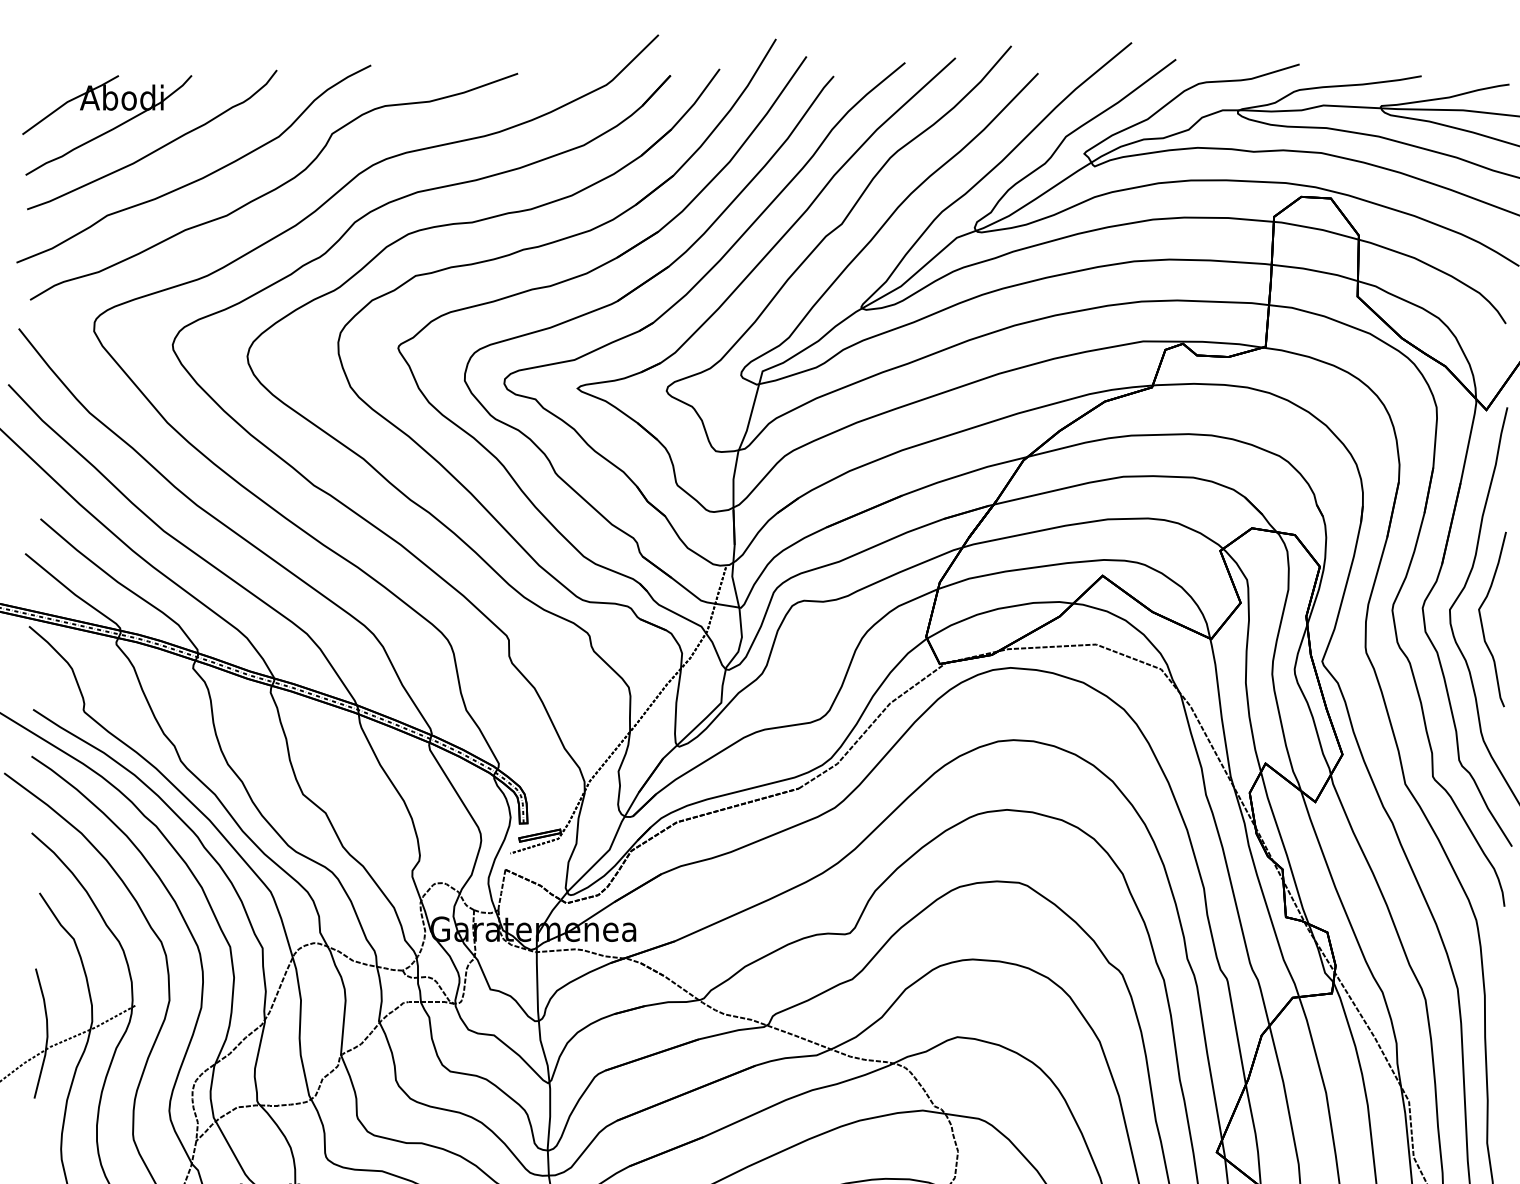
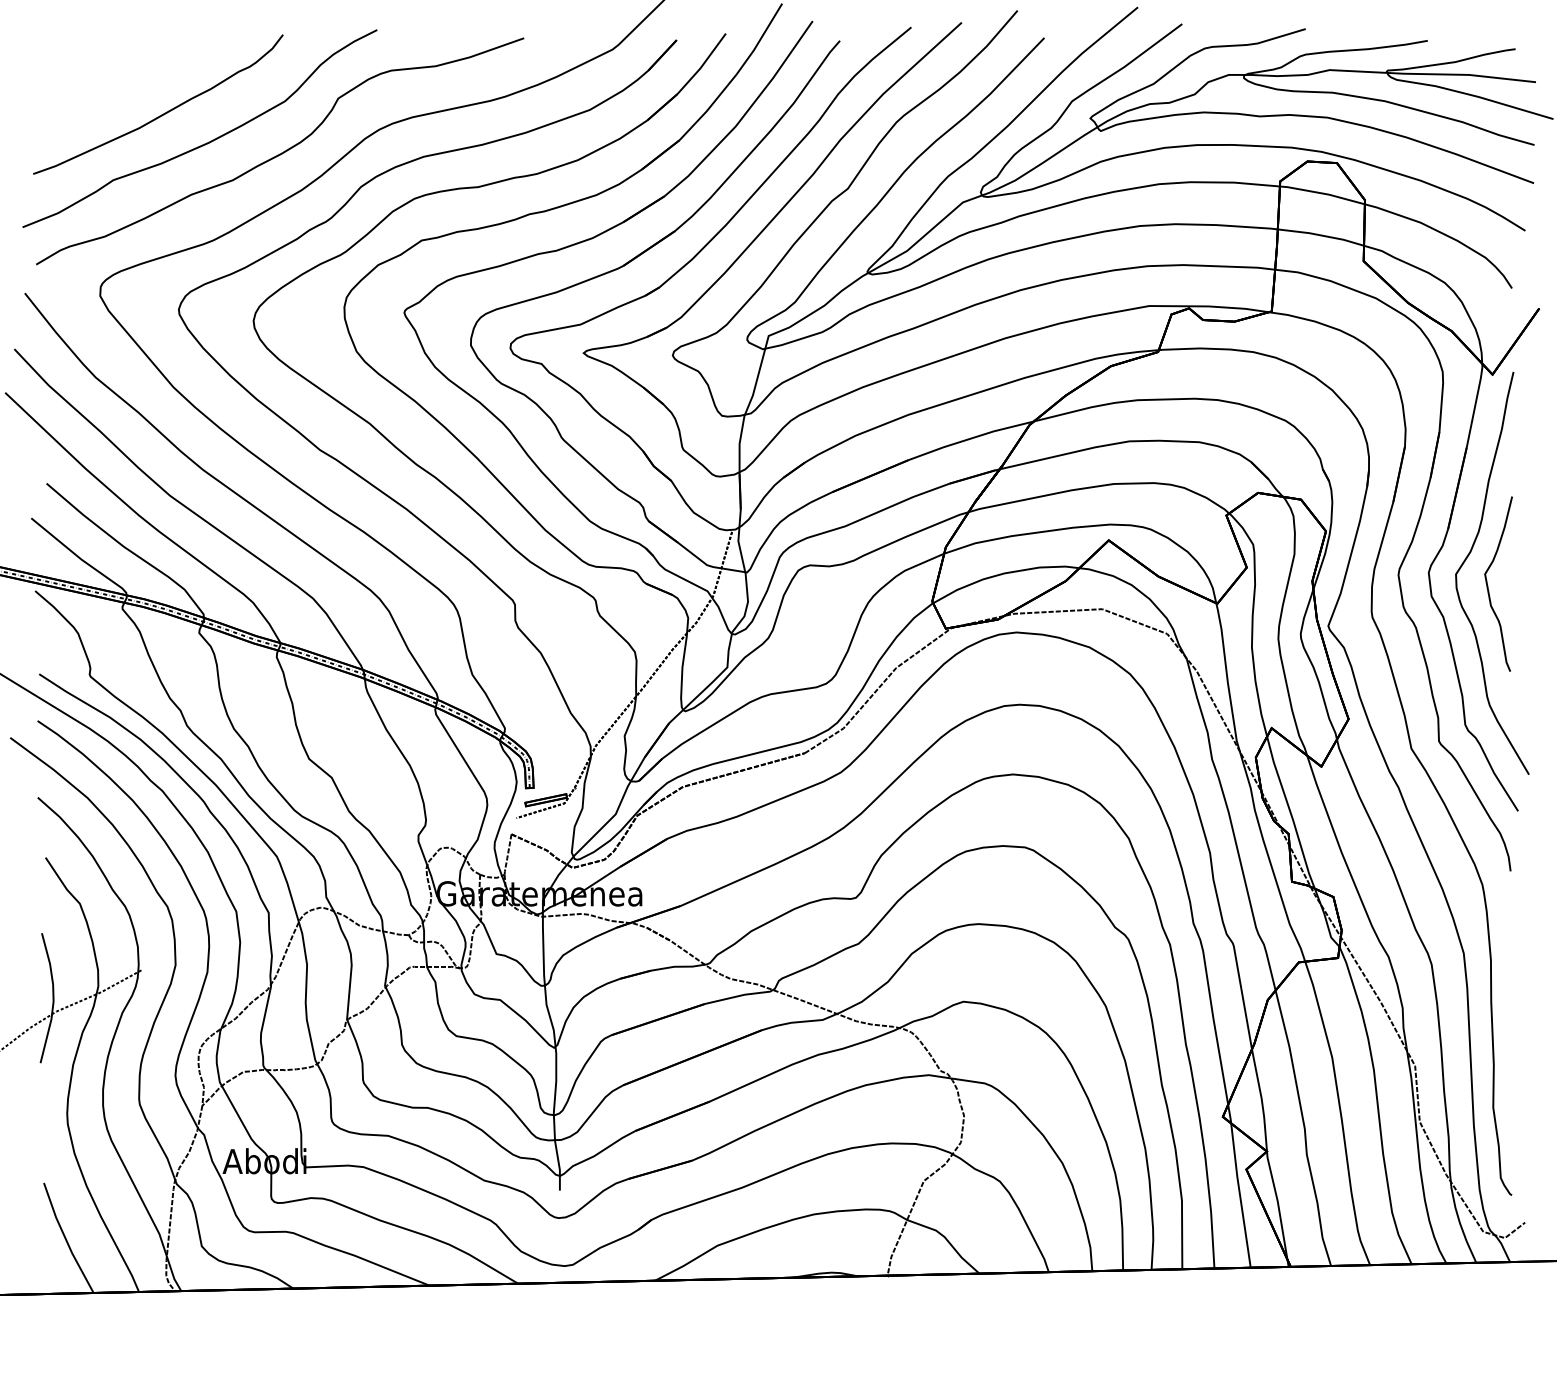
part: (107, 124) -> (113, 89), removed

